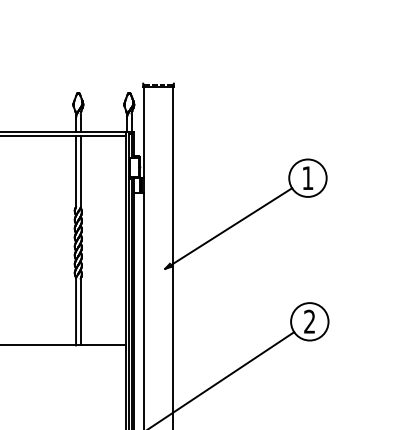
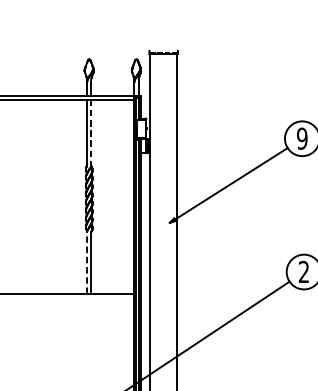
line: (80, 171) -> (91, 132), solid -> dashed
text: (307, 178) -> (301, 139), 1 -> 9
line: (76, 311) -> (87, 262), solid -> dashed

